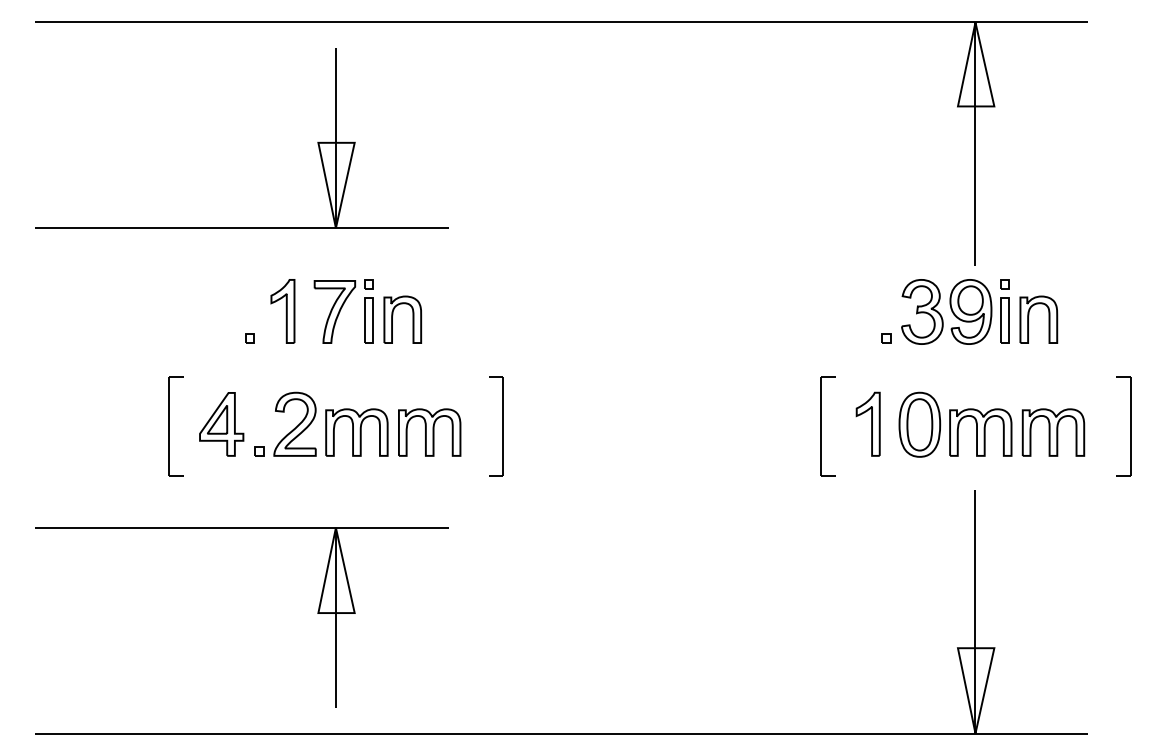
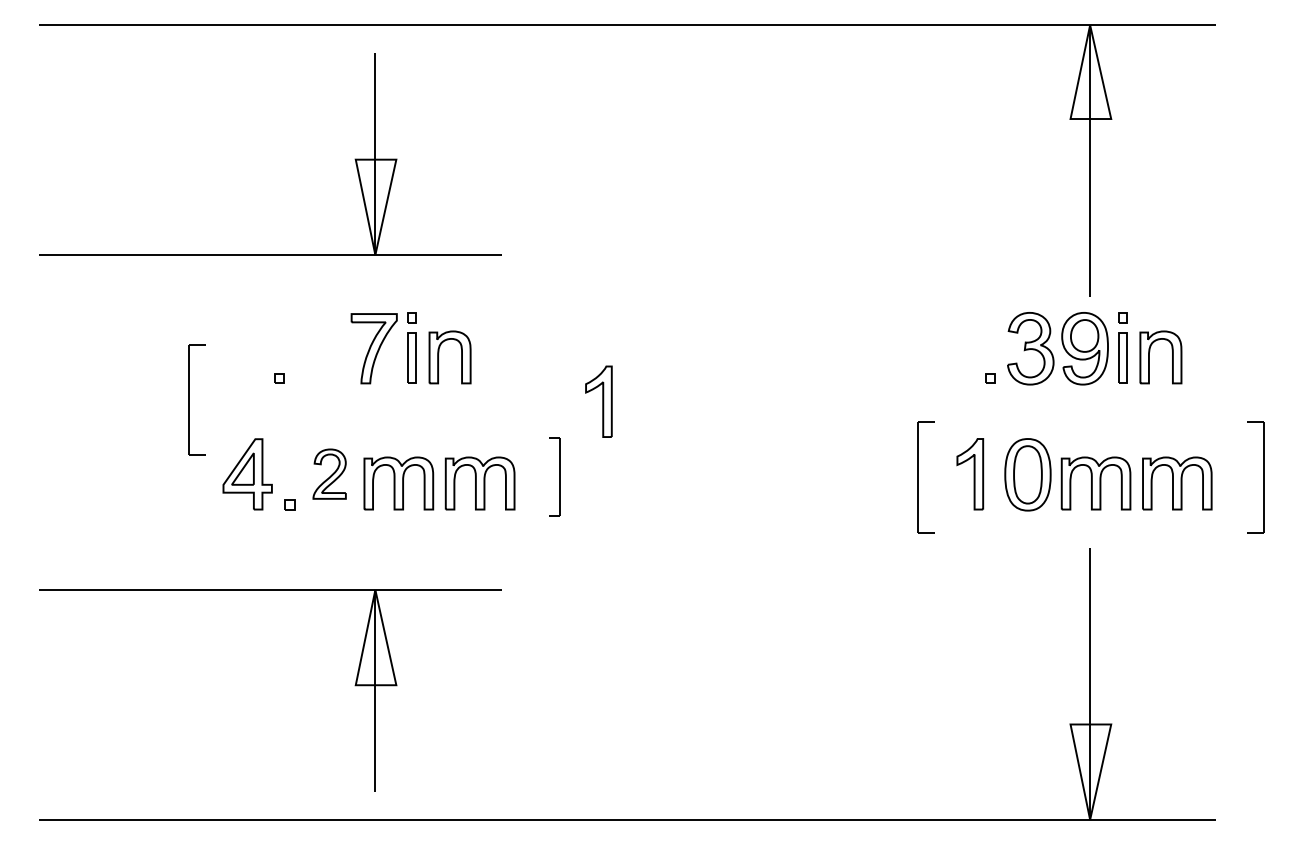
part: (282, 311) -> (598, 401), moved
part: (294, 423) -> (329, 473), size x0.7
part: (175, 426) -> (196, 399), moved
part: (496, 426) -> (554, 476), size x0.7

